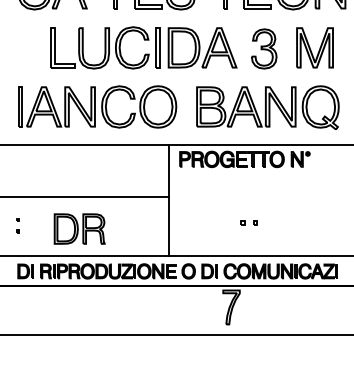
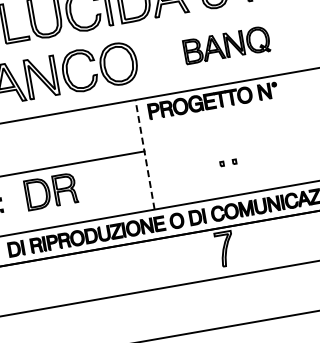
part: (267, 107) -> (226, 45), size x0.6
line: (168, 200) -> (144, 154), solid -> dashed
part: (79, 228) -> (50, 191), moved

